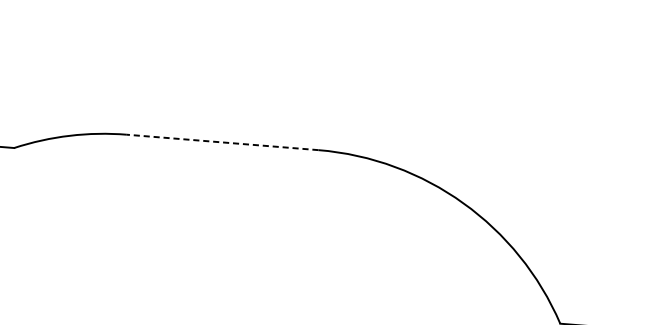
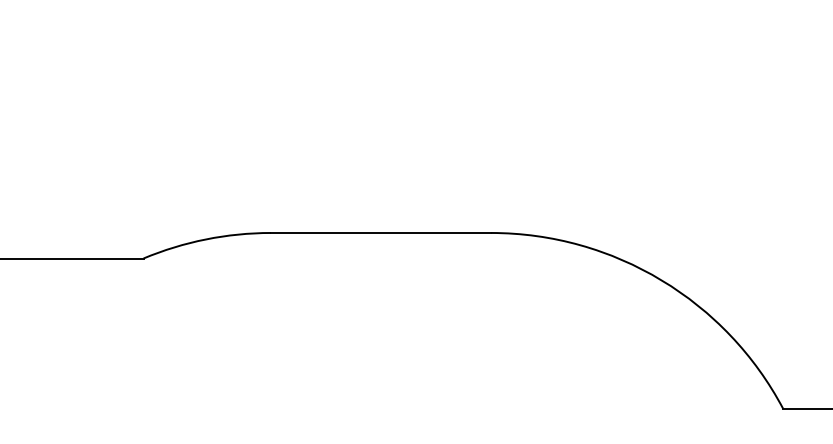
line: (222, 141) -> (380, 232), dashed -> solid

